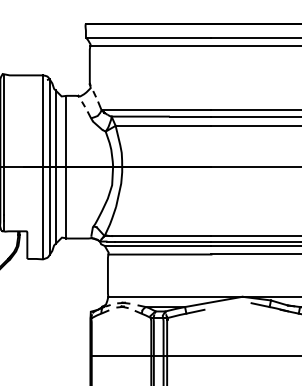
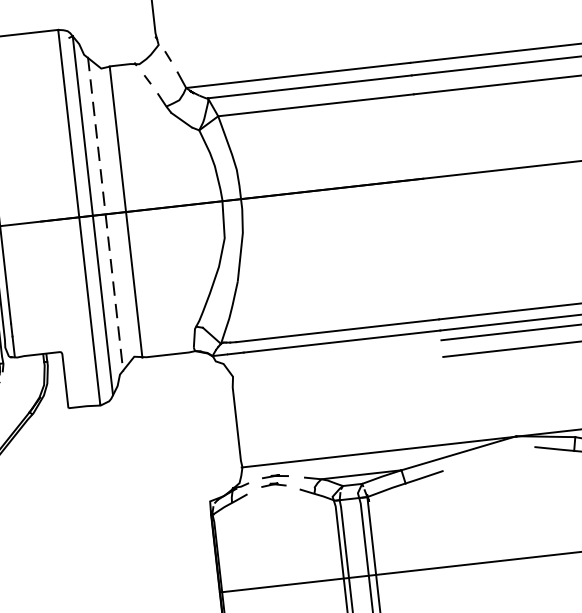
line: (55, 167) -> (104, 215), solid -> dashed
line: (158, 246) -> (333, 352), removed
line: (159, 254) -> (337, 368), removed

